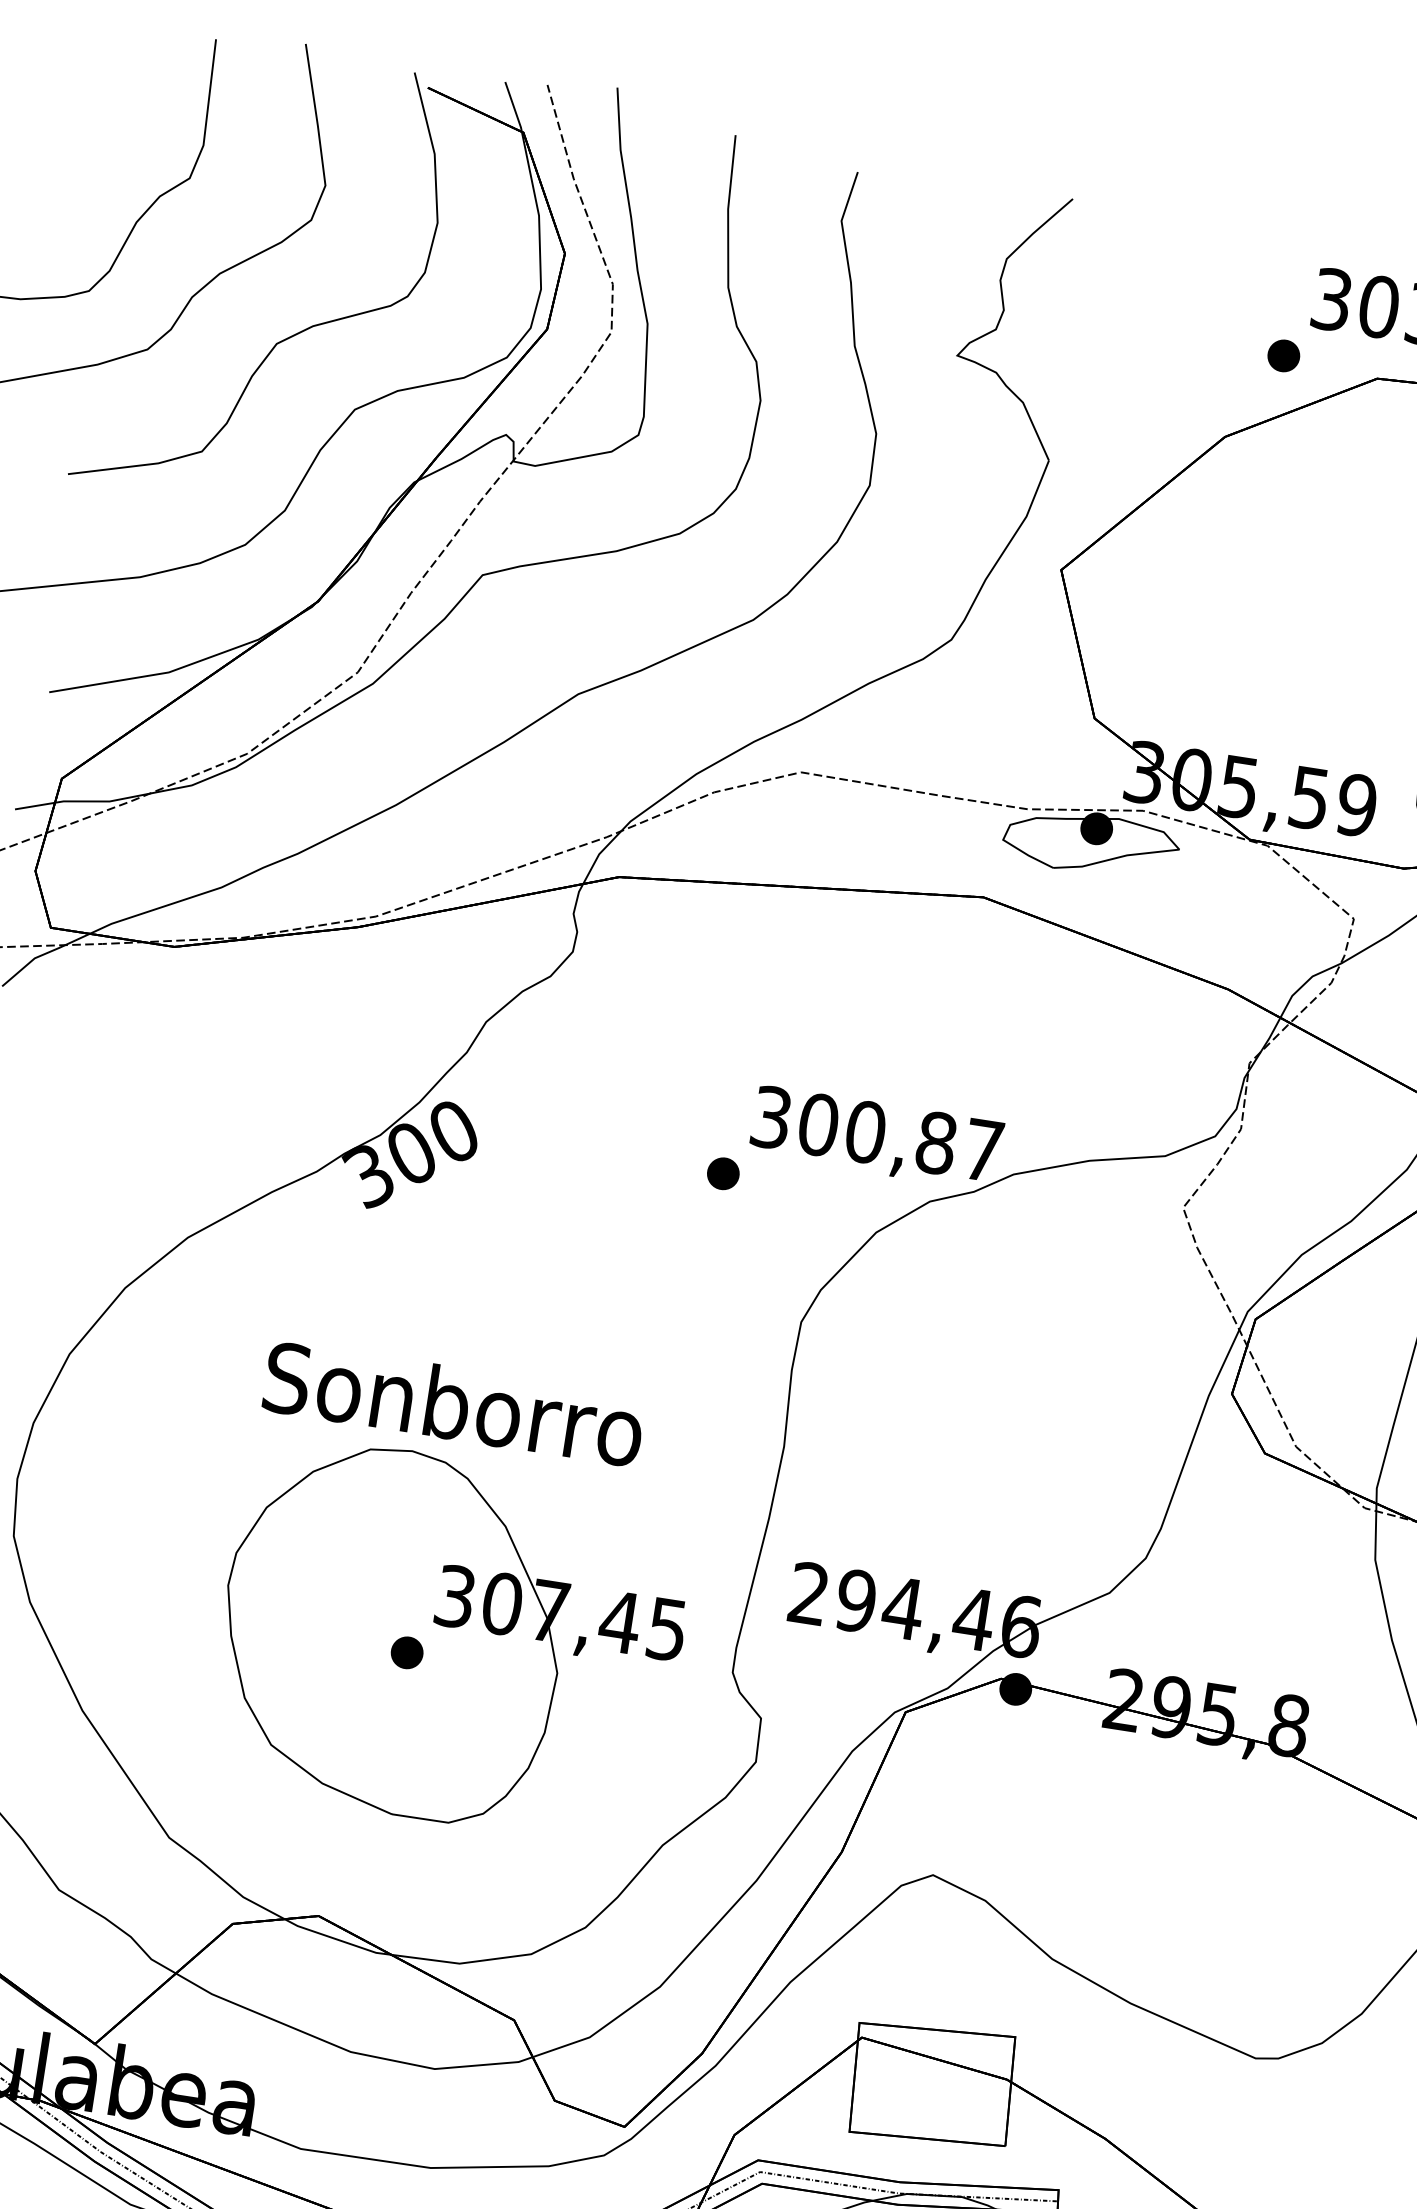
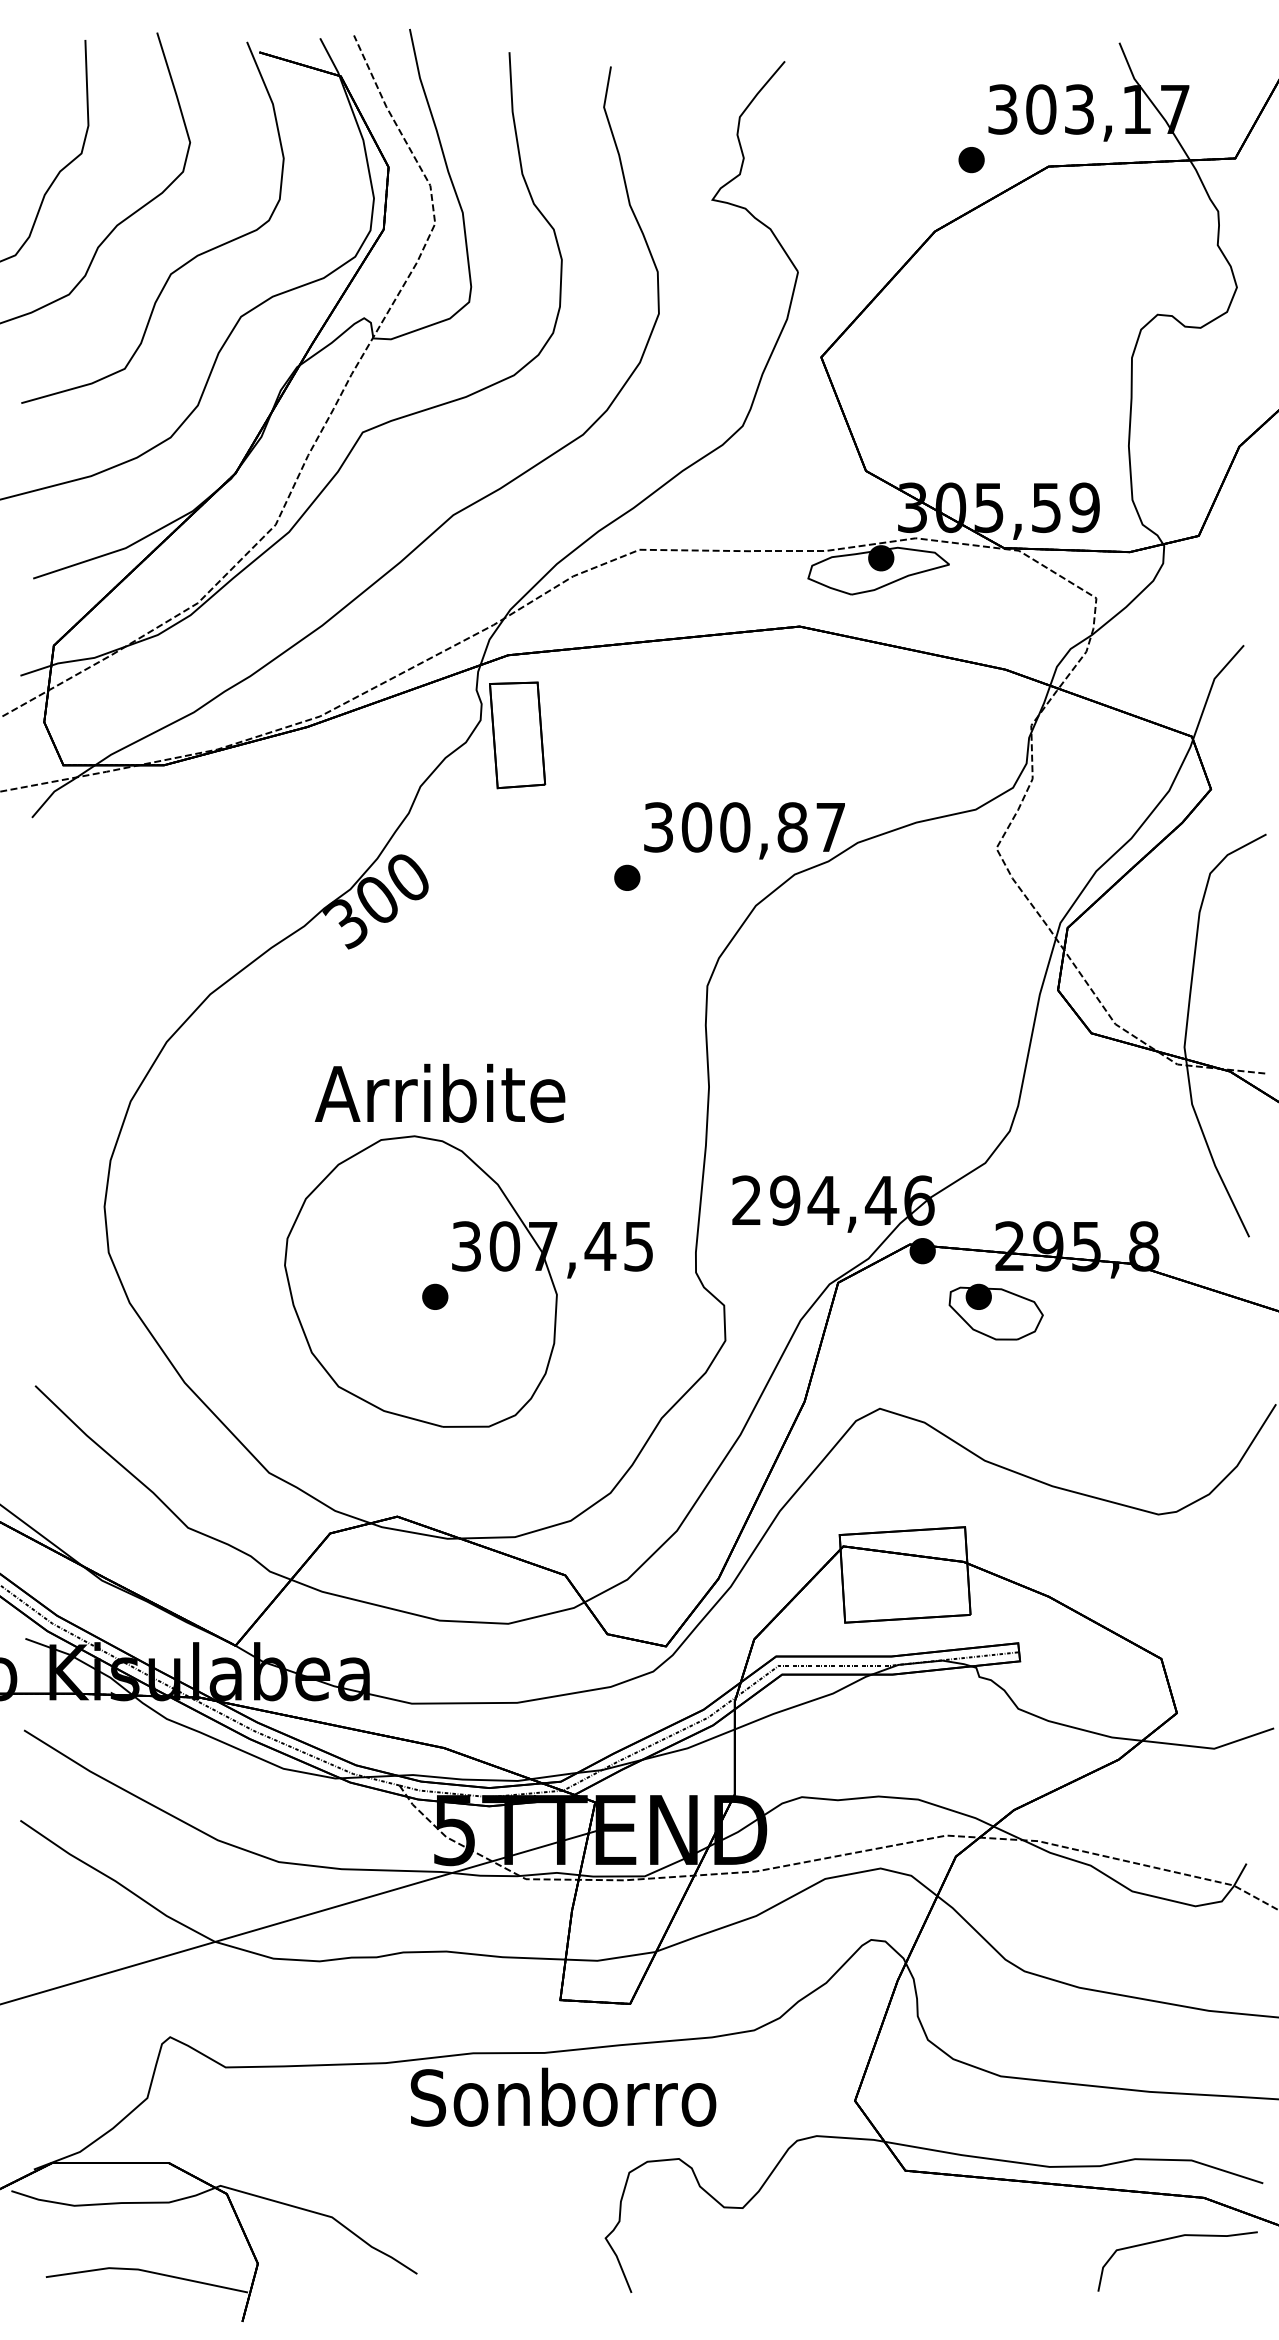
part: (615, 977) -> (517, 735), added
text: (453, 1402) -> (441, 1092), Sonborro -> Arribite
part: (1093, 1777) -> (995, 1311), added

